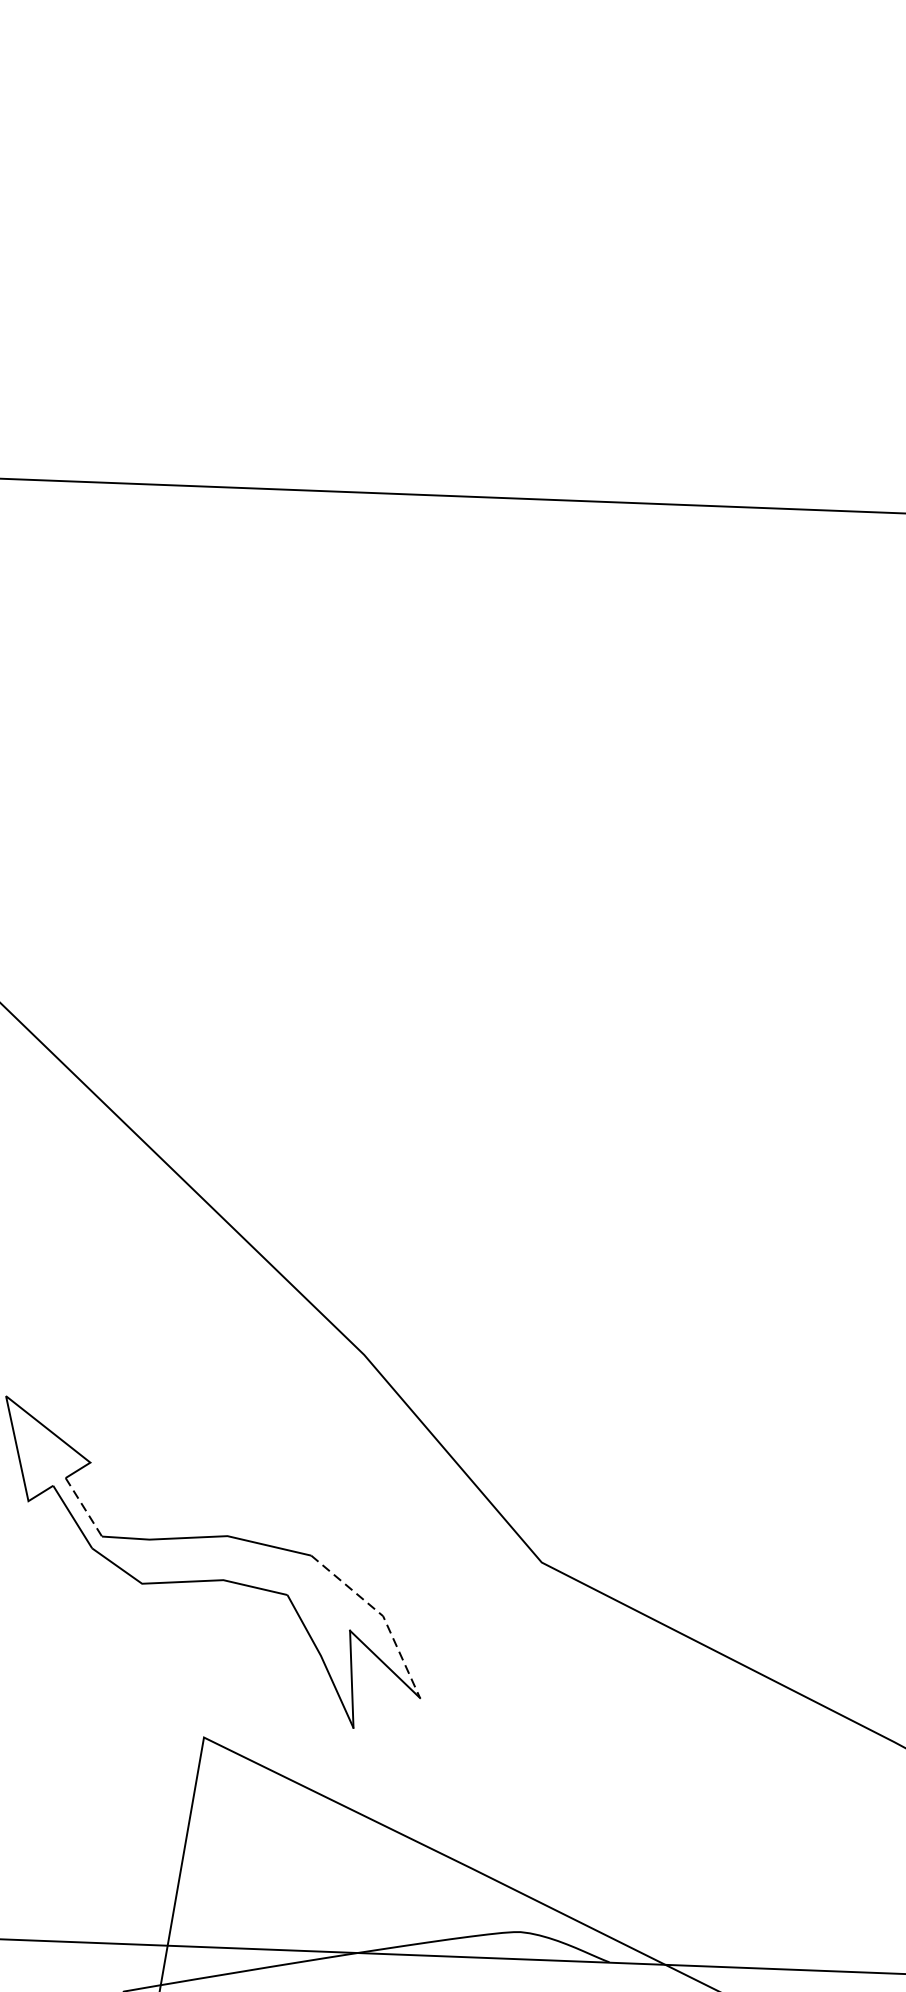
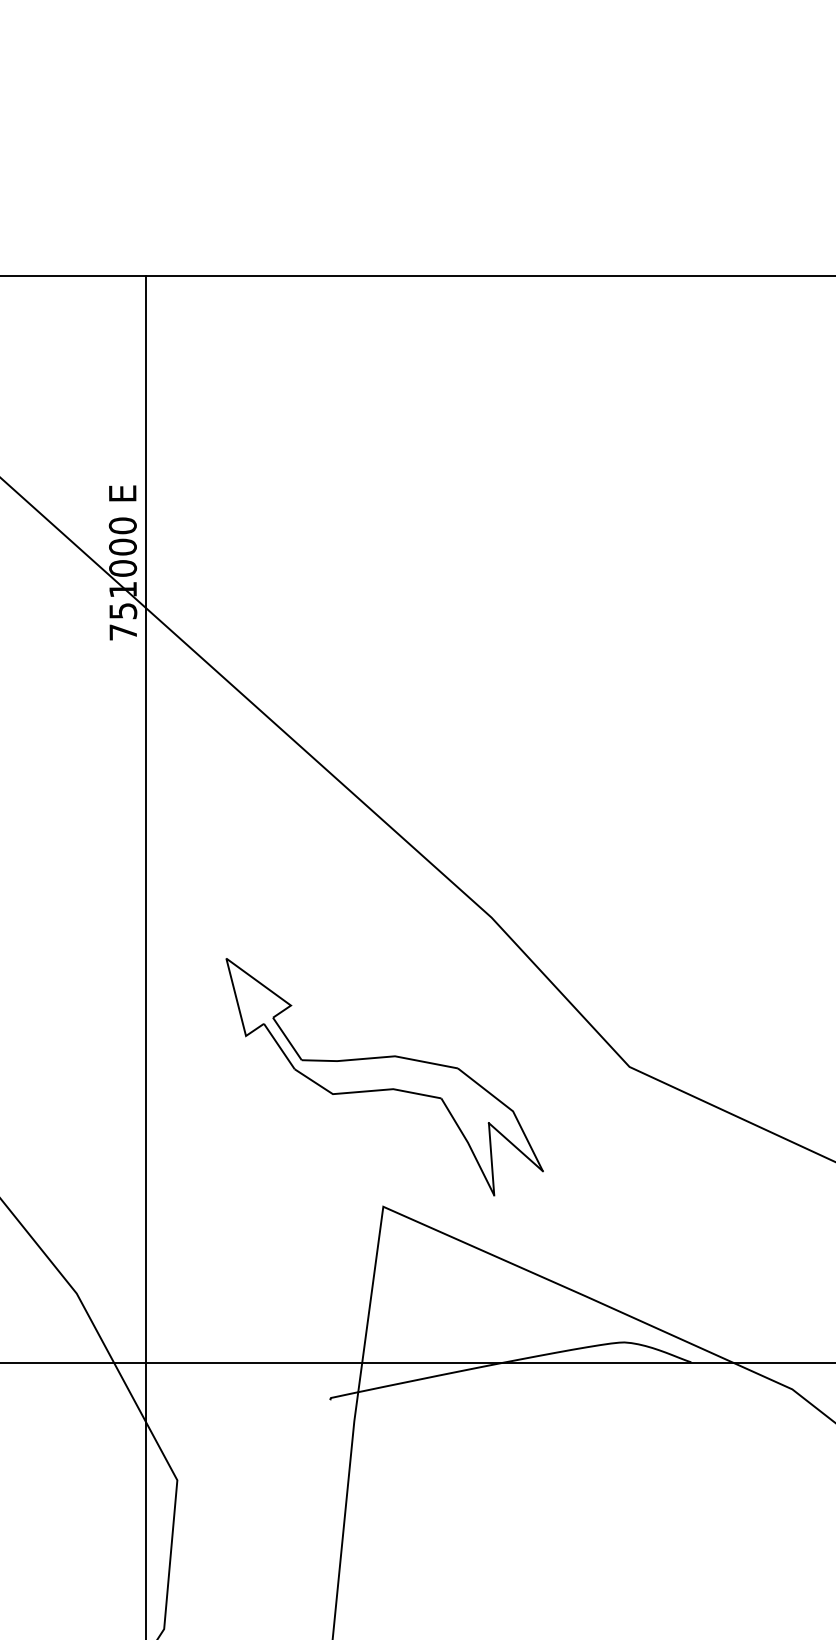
line: (84, 1506) -> (287, 1038), dashed -> solid
line: (382, 1614) -> (512, 1110), dashed -> solid

